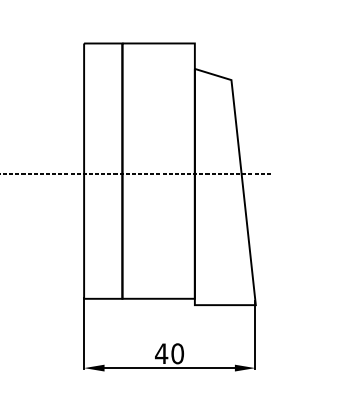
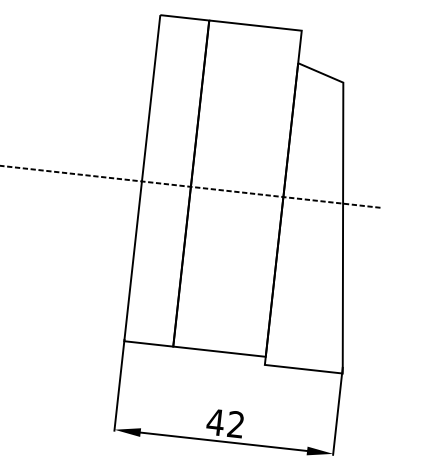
text: (177, 353) -> (235, 424), 40 -> 42

